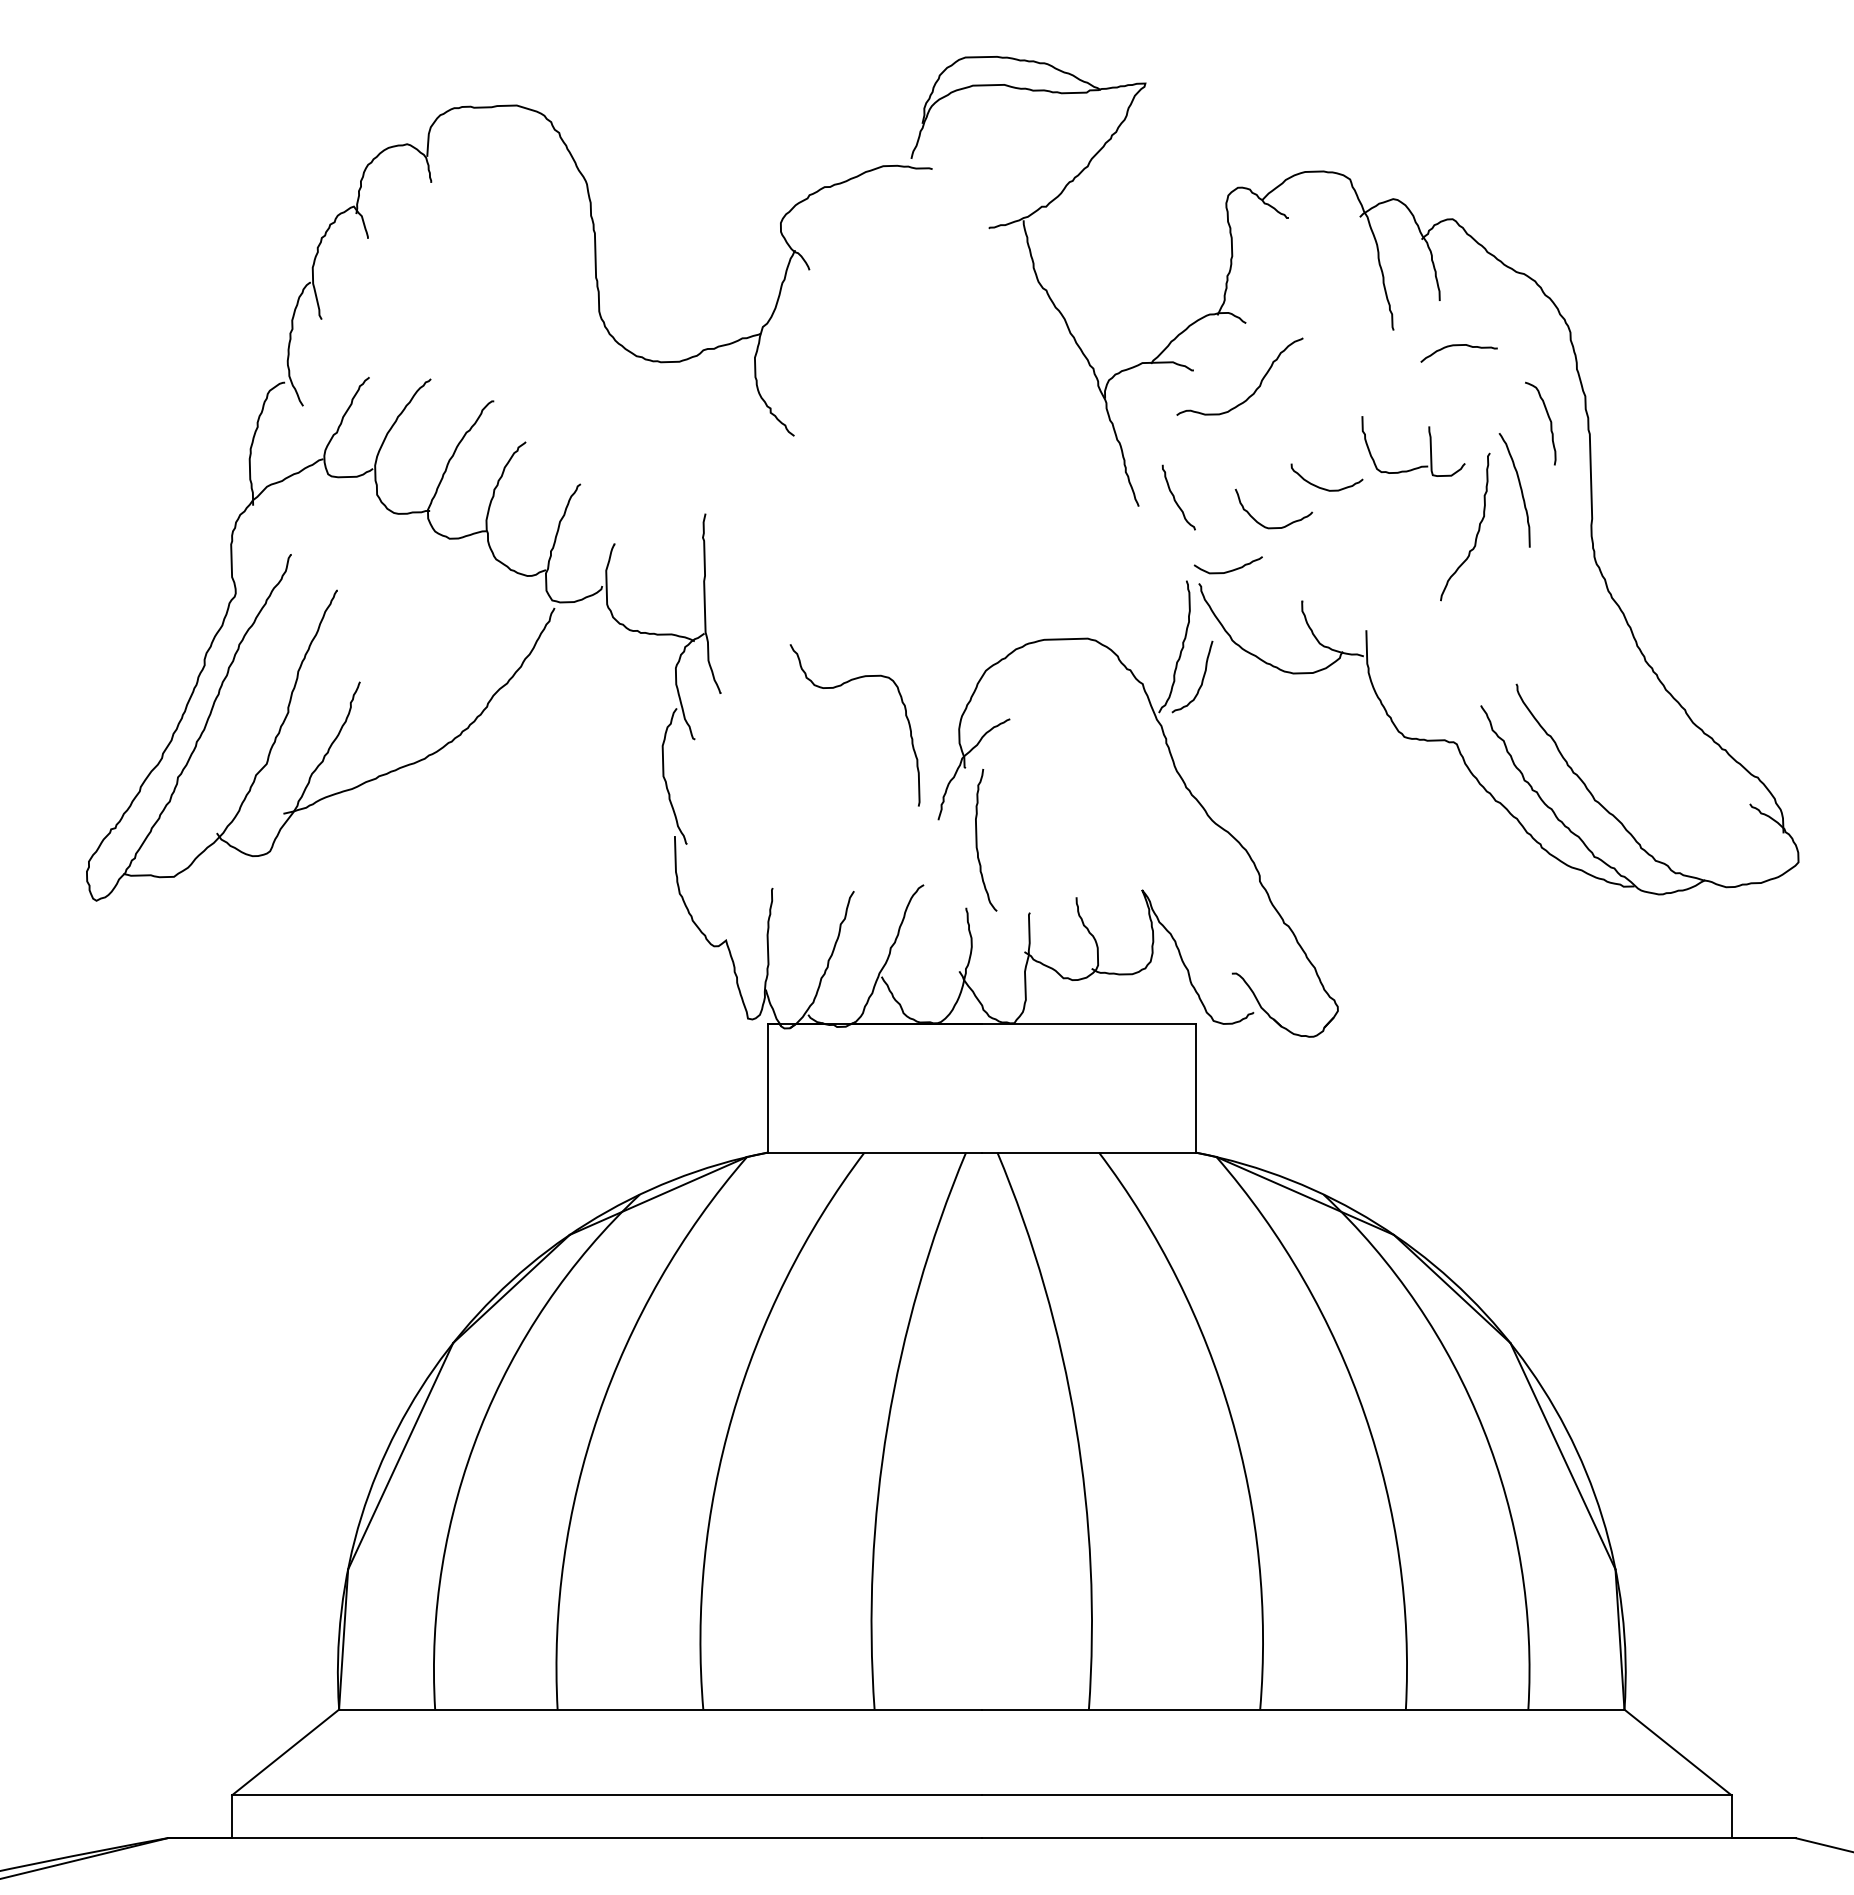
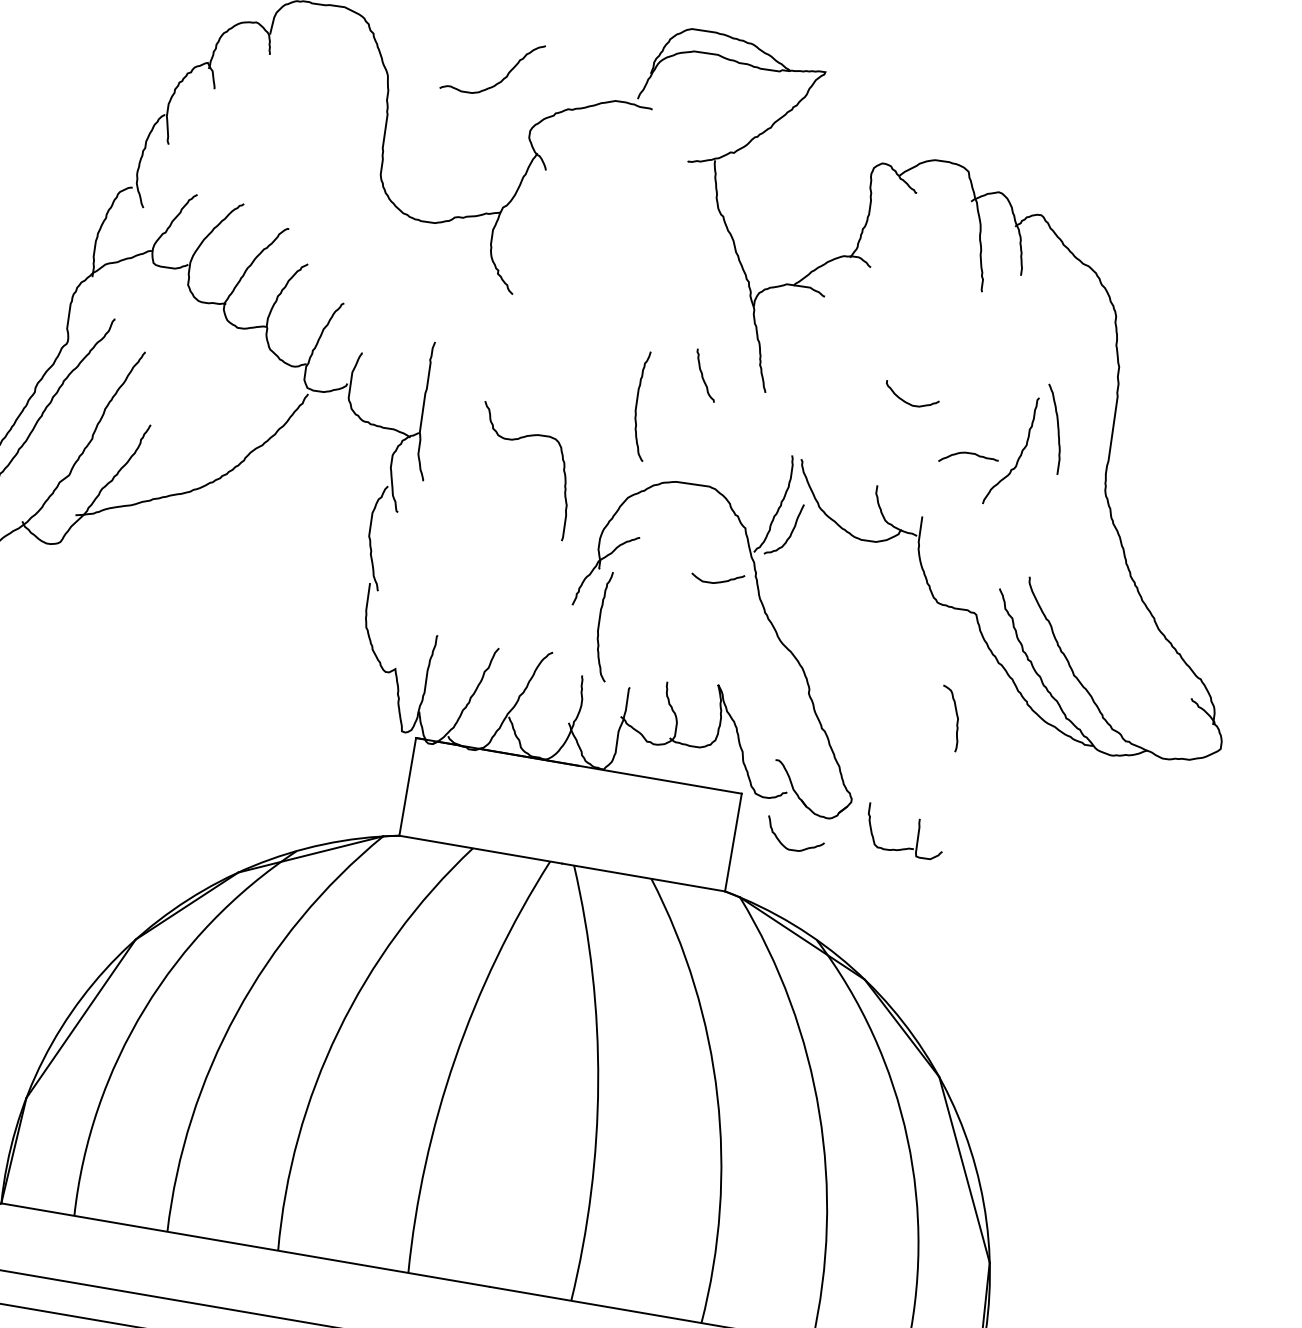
curve: (1457, 346) -> (968, 454), moved
curve: (1254, 390) -> (502, 79), moved
curve: (1548, 418) -> (956, 715), moved
part: (1429, 444) -> (917, 832), moved
curve: (1175, 498) -> (703, 375), moved
curve: (1273, 527) -> (792, 849), moved
curve: (977, 550) -> (637, 405), added
curve: (1228, 570) -> (717, 581), moved
curve: (841, 686) -> (518, 439), moved

